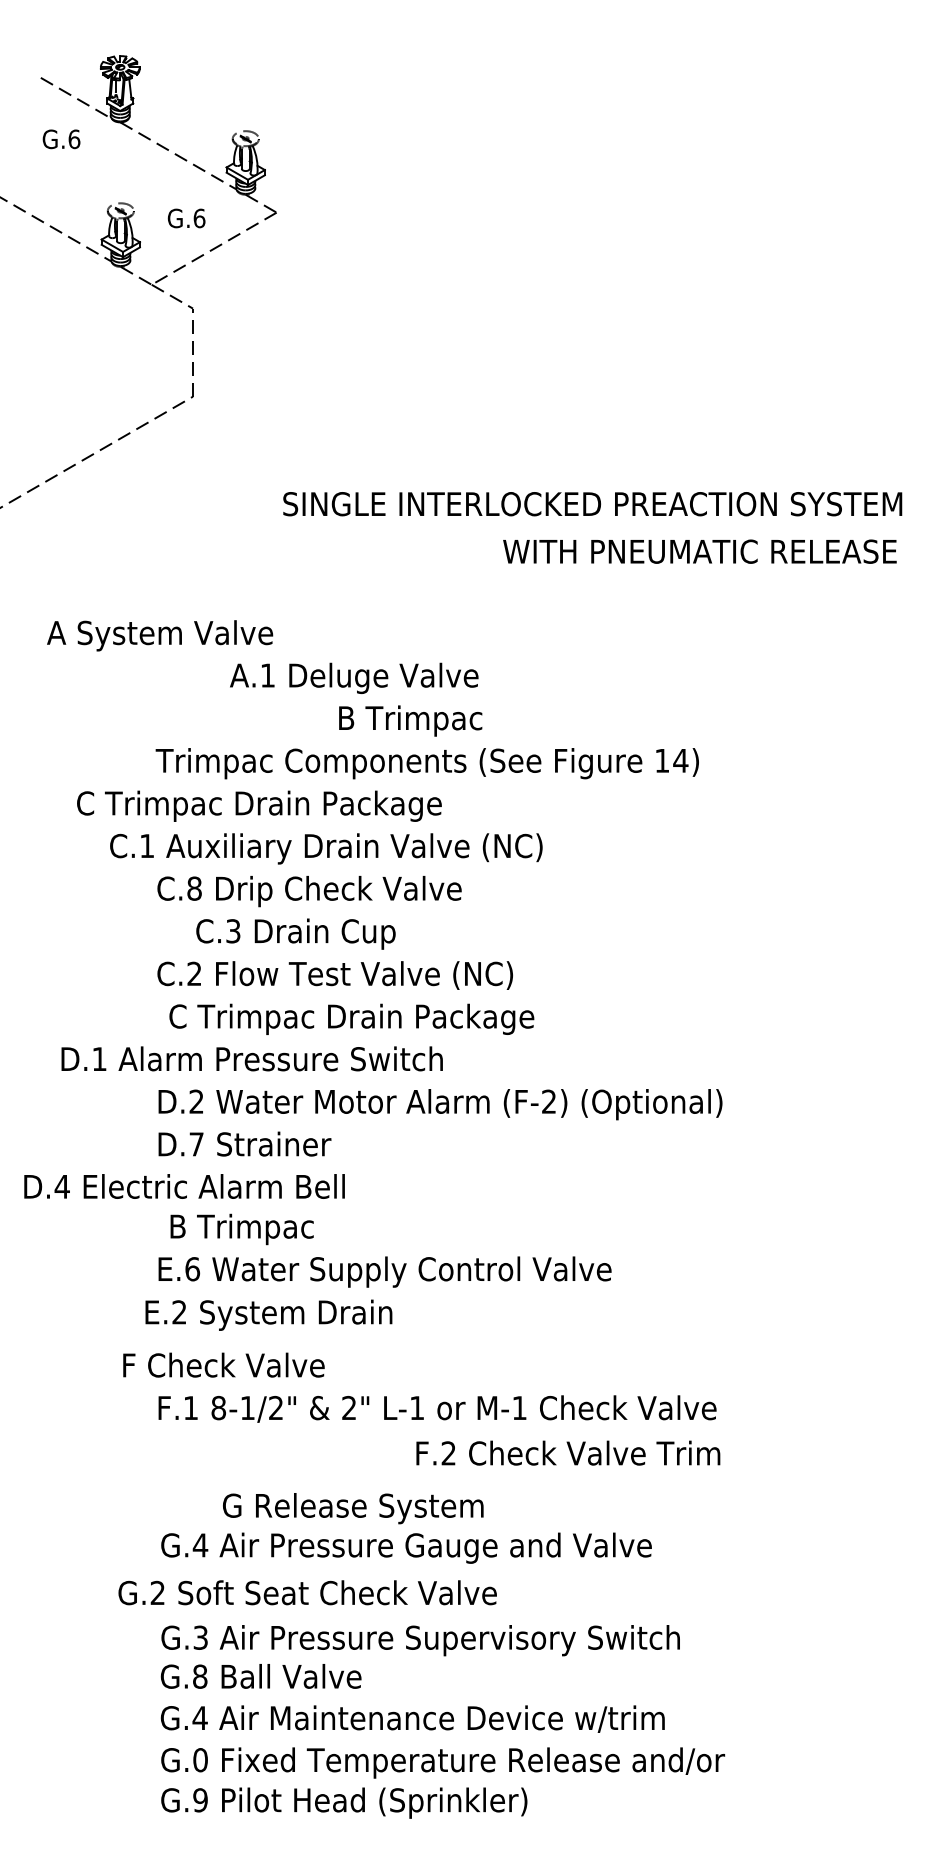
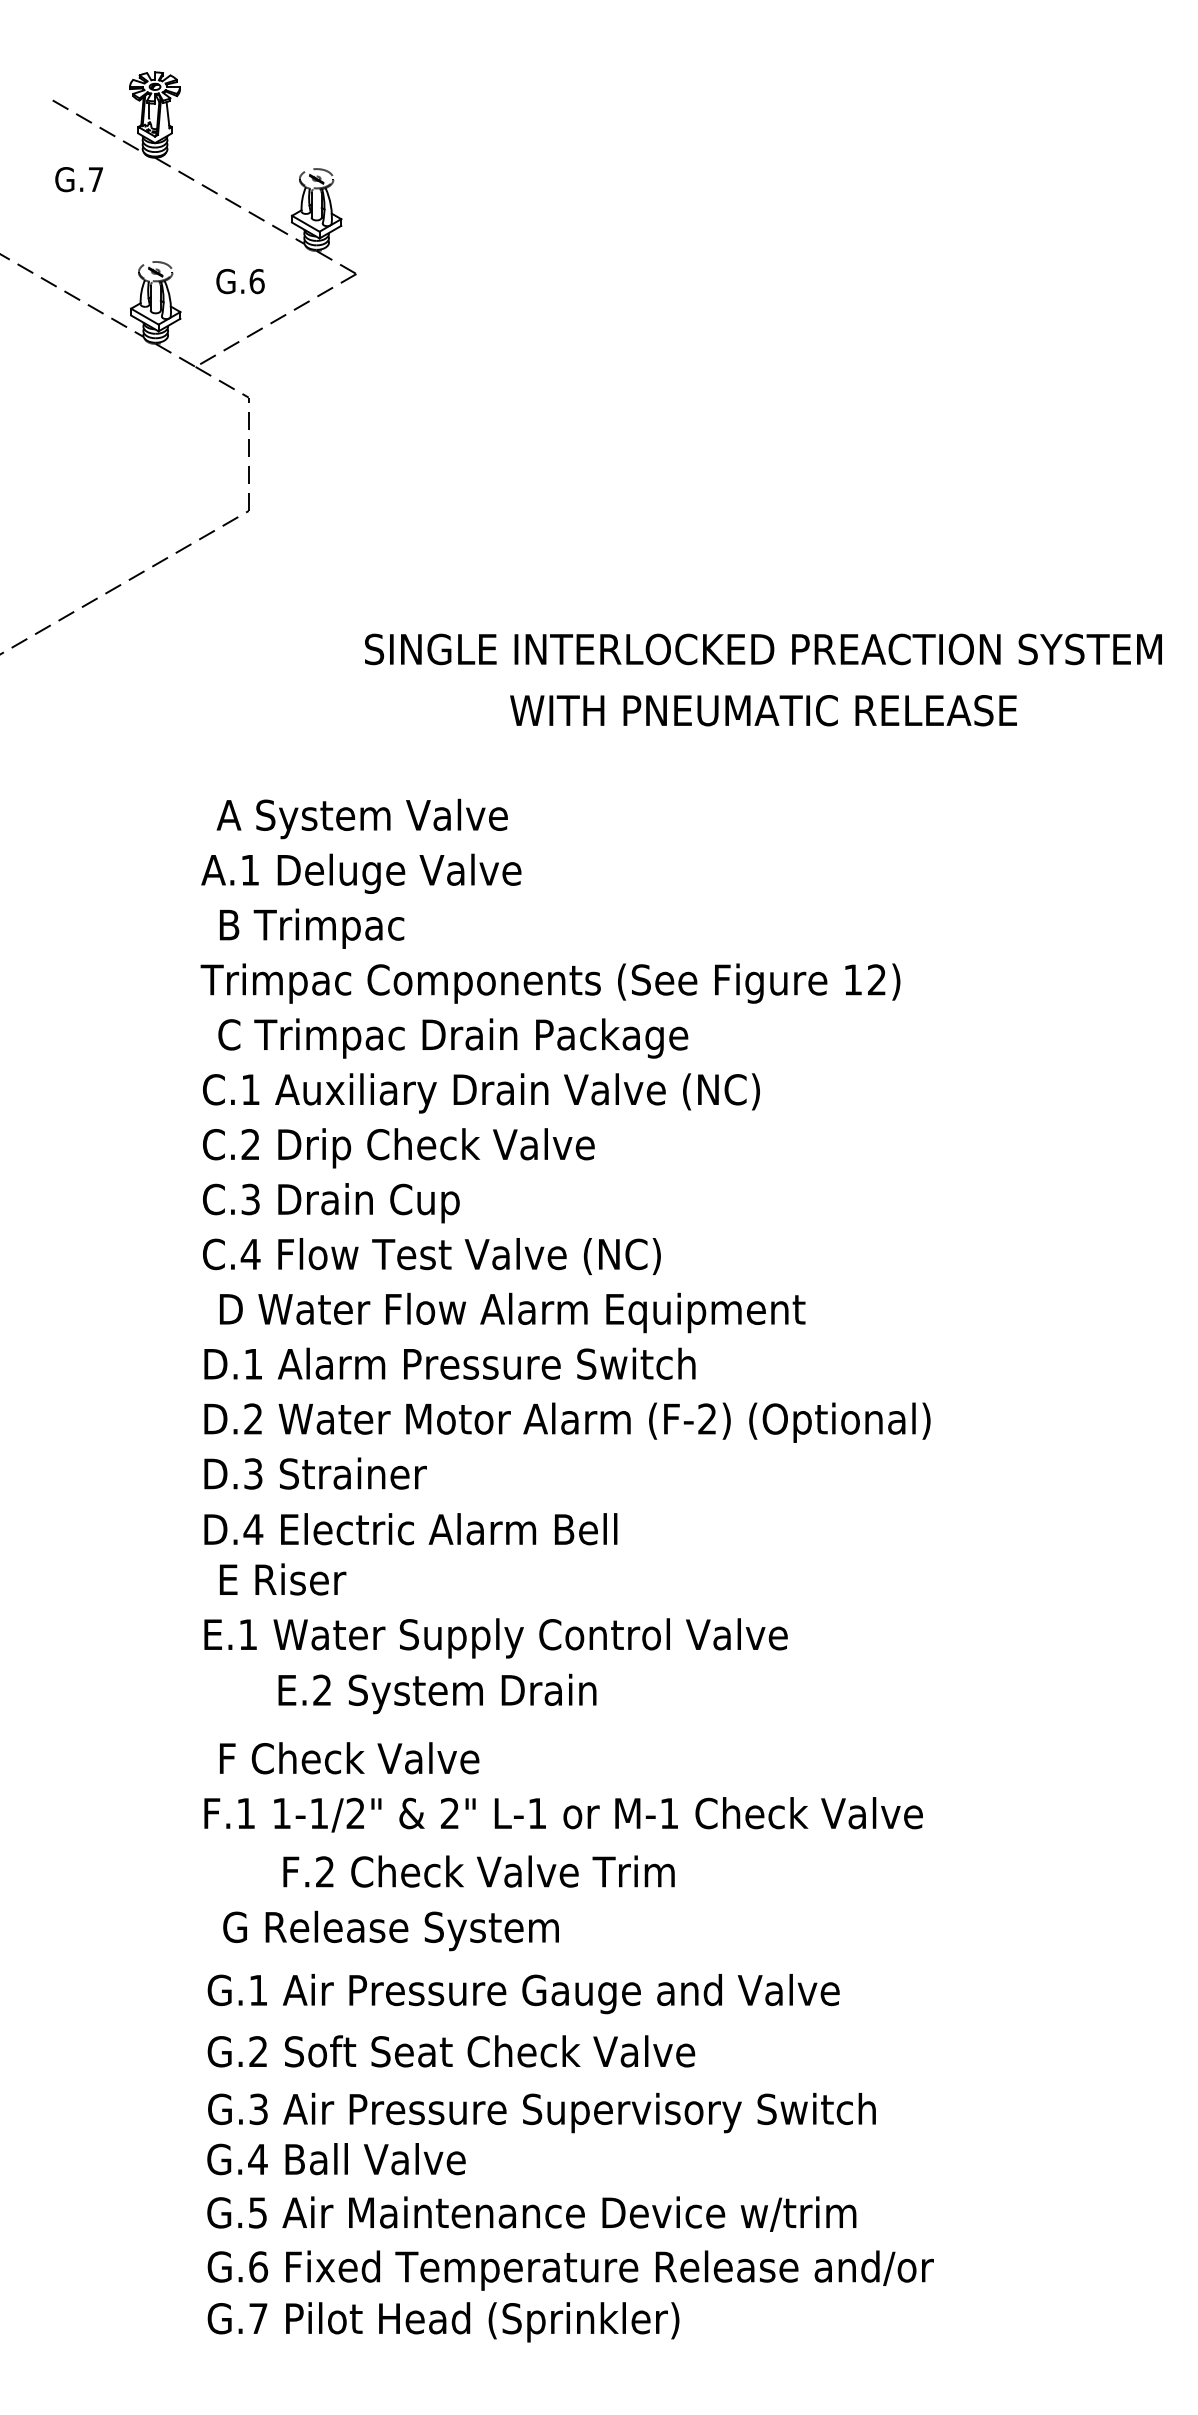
text: (74, 139) -> (95, 179), G.6 -> G.7
text: (699, 551) -> (763, 710), moved
text: (159, 635) -> (361, 818), moved
text: (354, 678) -> (361, 873), moved
text: (411, 720) -> (312, 928), moved
text: (680, 760) -> (876, 979), 14) -> 12)
text: (259, 806) -> (453, 1038), moved
text: (326, 848) -> (481, 1093), moved
text: (194, 888) -> (250, 1144), C.8 -> C.2
text: (296, 934) -> (331, 1203), moved
text: (194, 973) -> (250, 1253), C.2 -> C.4
text: (397, 1019) -> (511, 1312), C Trimpac Drain Package -> D Water Flow Alarm Equipment
text: (251, 1058) -> (449, 1363), moved
text: (196, 1144) -> (253, 1473), D.7 -> D.3
text: (184, 1186) -> (410, 1529), moved
text: (246, 1229) -> (317, 1583), B Trimpac -> E Riser
text: (192, 1269) -> (248, 1634), E.6 -> E.1
text: (268, 1314) -> (437, 1693), moved
text: (223, 1365) -> (349, 1758), moved
text: (218, 1408) -> (281, 1813), 8-1/2" -> 1-1/2"
text: (567, 1453) -> (478, 1871), moved
text: (352, 1508) -> (390, 1930), moved
text: (200, 1545) -> (258, 1990), G.4 -> G.1
text: (307, 1592) -> (451, 2051), moved
text: (199, 1676) -> (257, 2159), G.8 -> G.4
text: (199, 1717) -> (257, 2212), G.4 -> G.5
text: (200, 1759) -> (258, 2266), G.0 -> G.6
text: (200, 1800) -> (258, 2318), G.9 -> G.7

